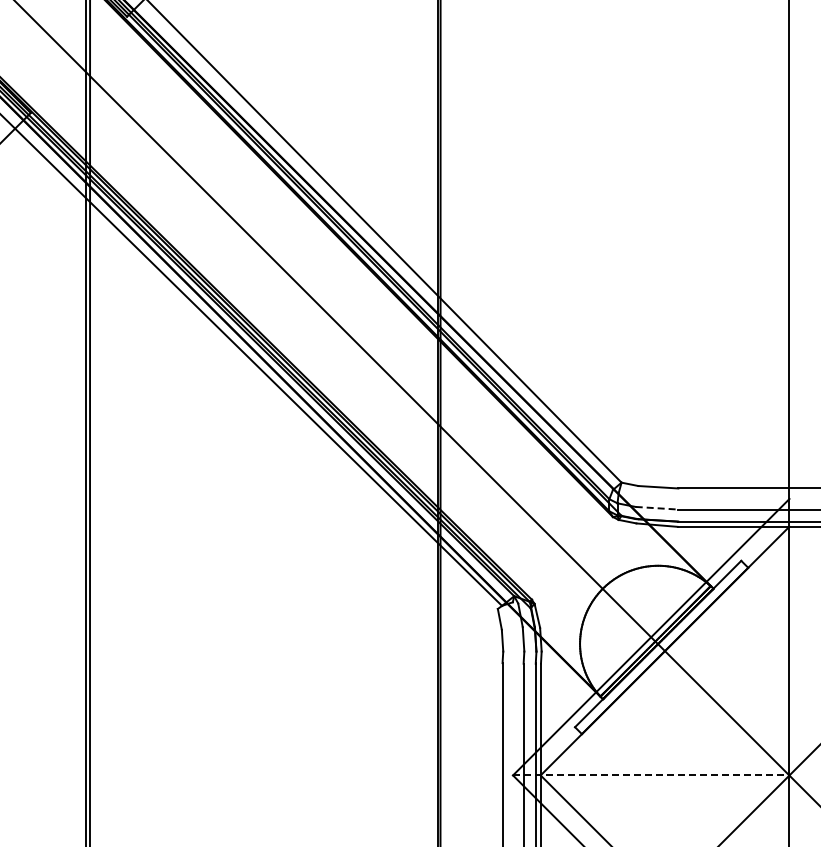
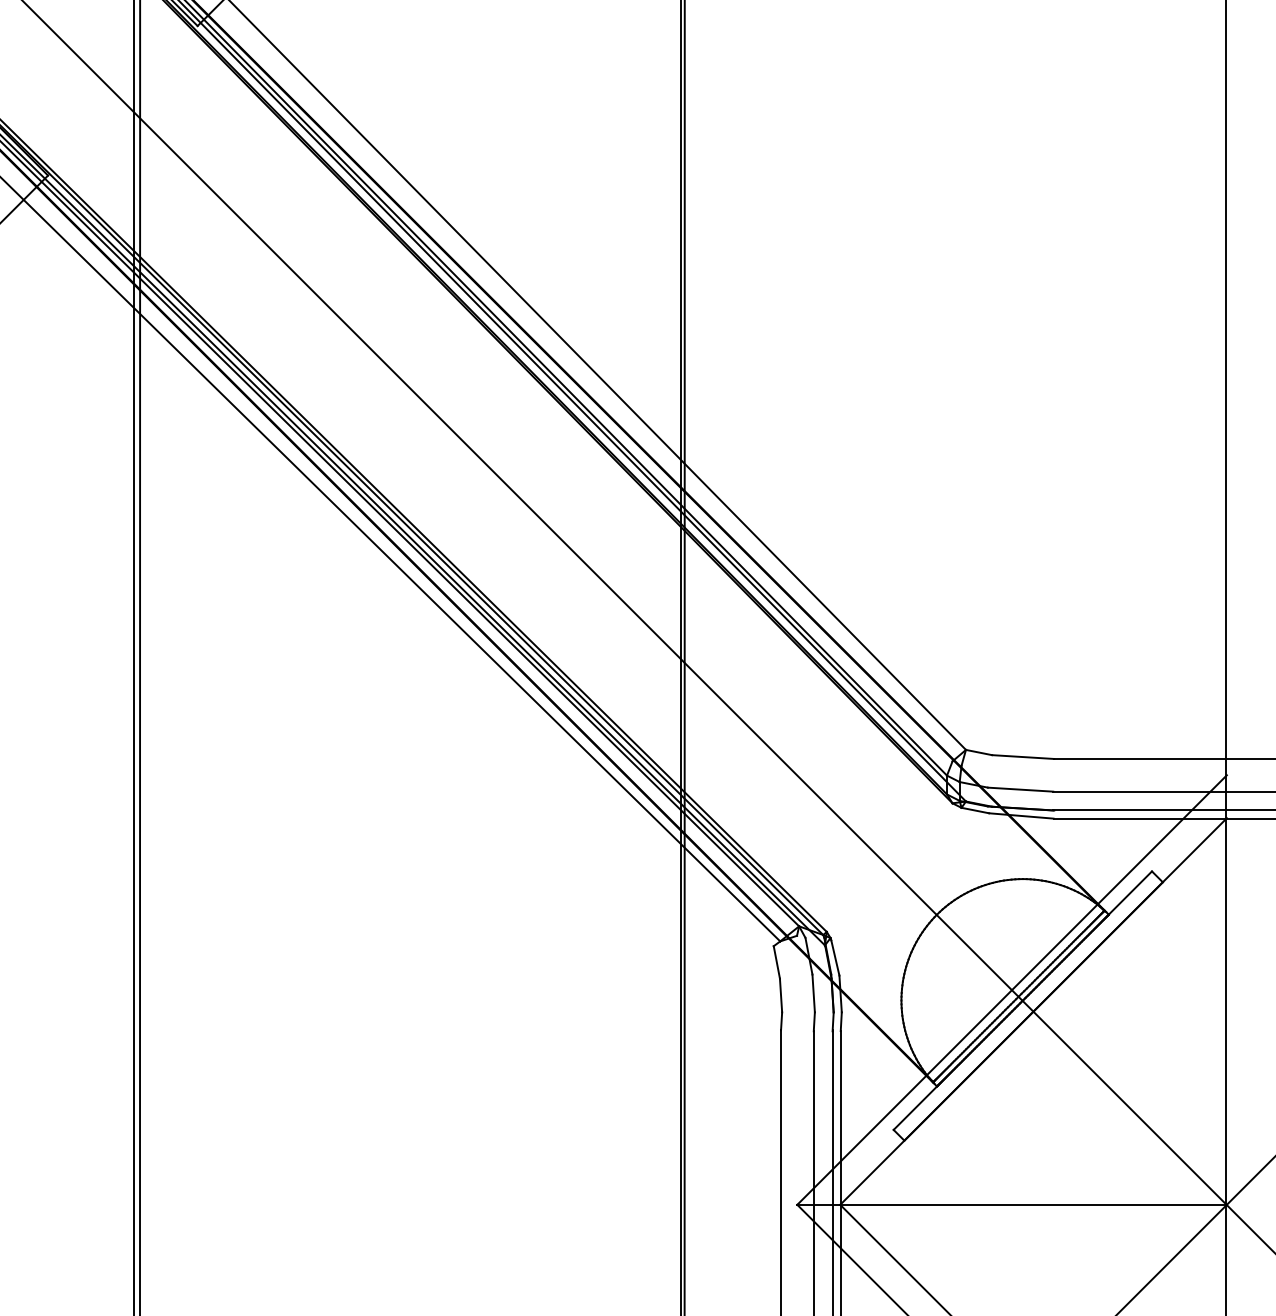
line: (657, 508) -> (1021, 790), dashed -> solid
line: (651, 775) -> (1012, 1204), dashed -> solid

